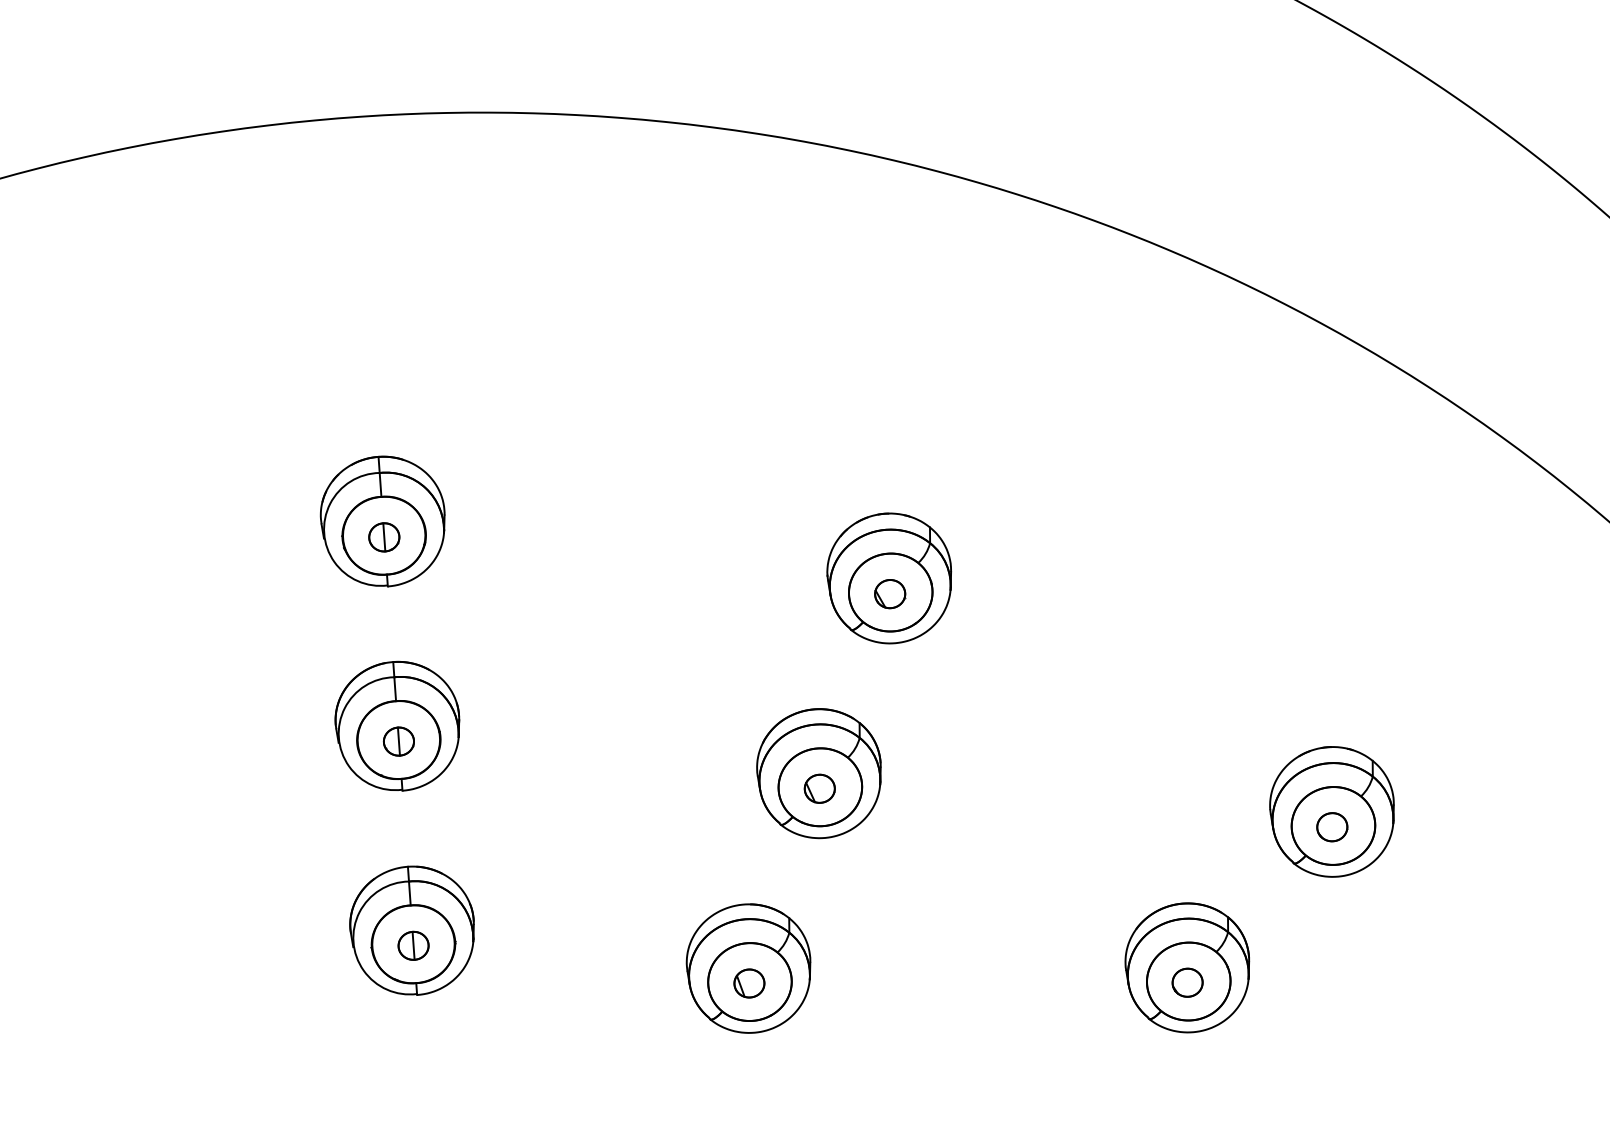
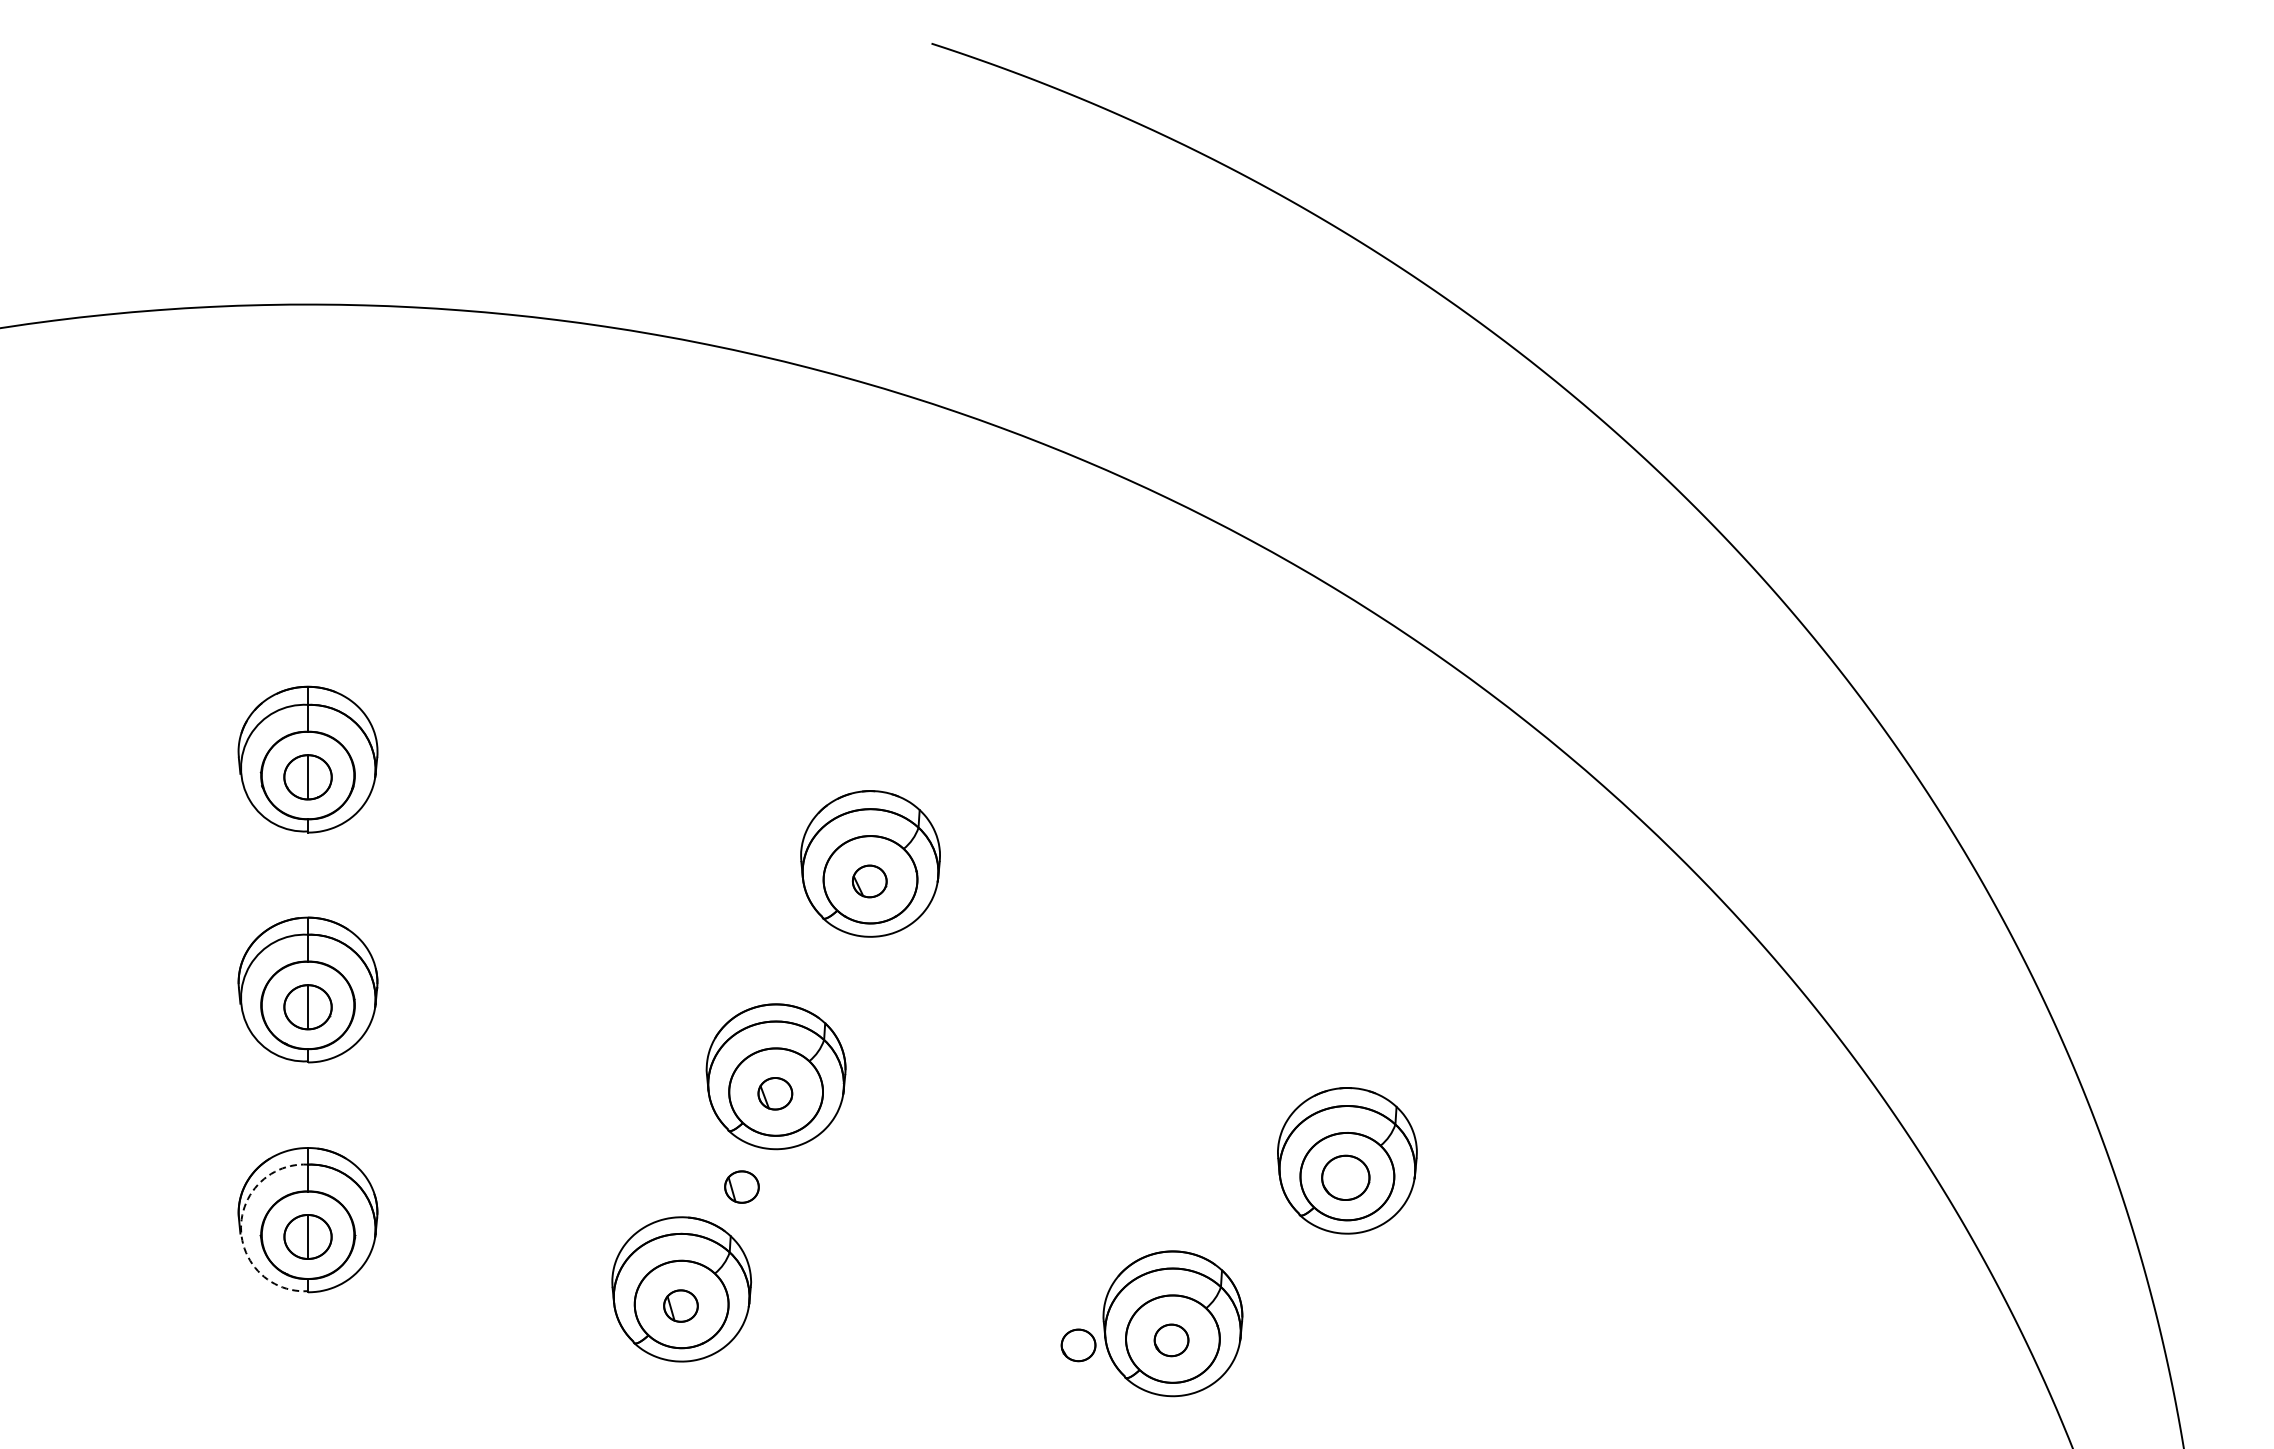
part: (383, 537) -> (307, 777), size x1.4
part: (398, 741) -> (307, 1006), size x1.4
part: (1332, 826) -> (1346, 1177), size x1.4
part: (795, 873) -> (741, 1186), added
arc: (353, 941) -> (241, 1227), solid -> dashed
part: (413, 945) -> (307, 1236), size x1.4
part: (1105, 993) -> (1078, 1345), added

